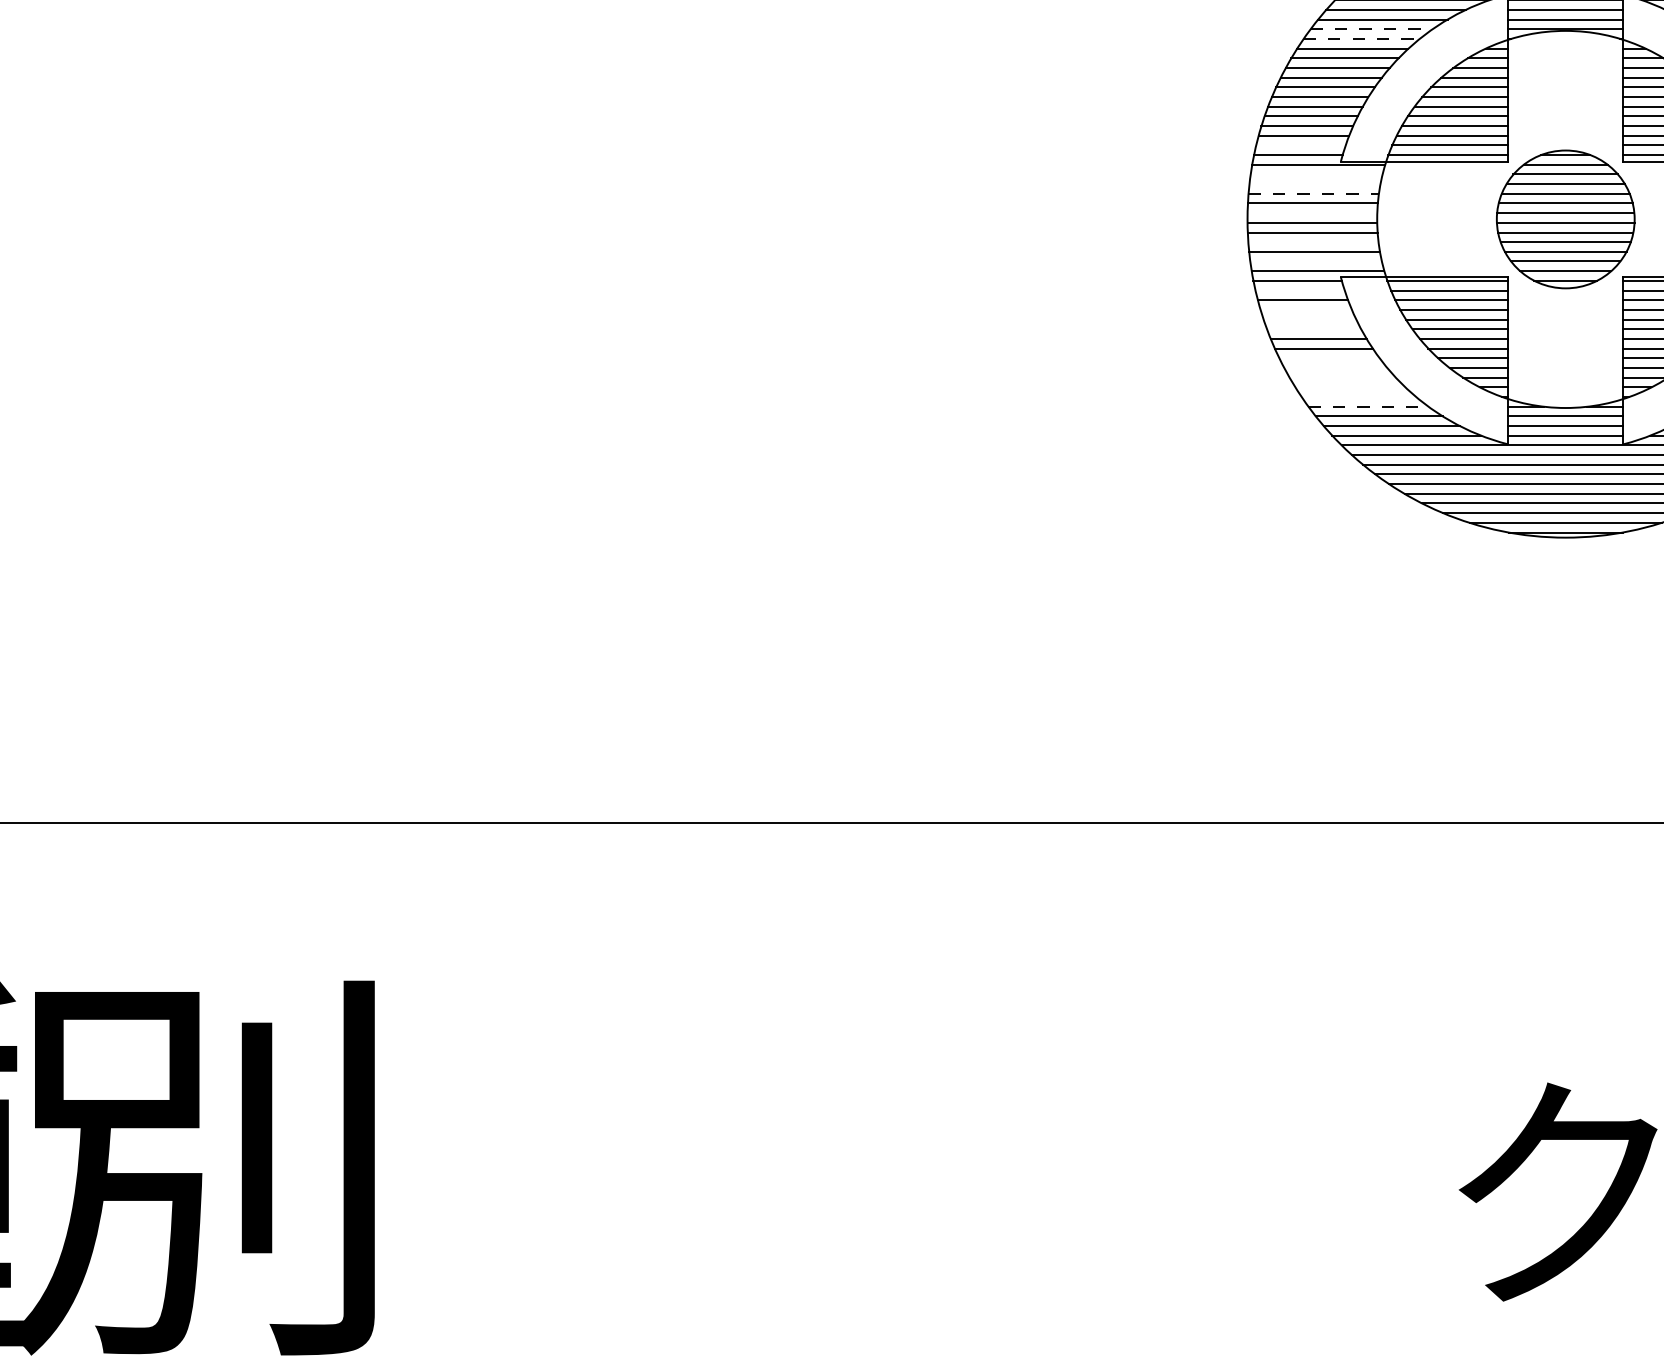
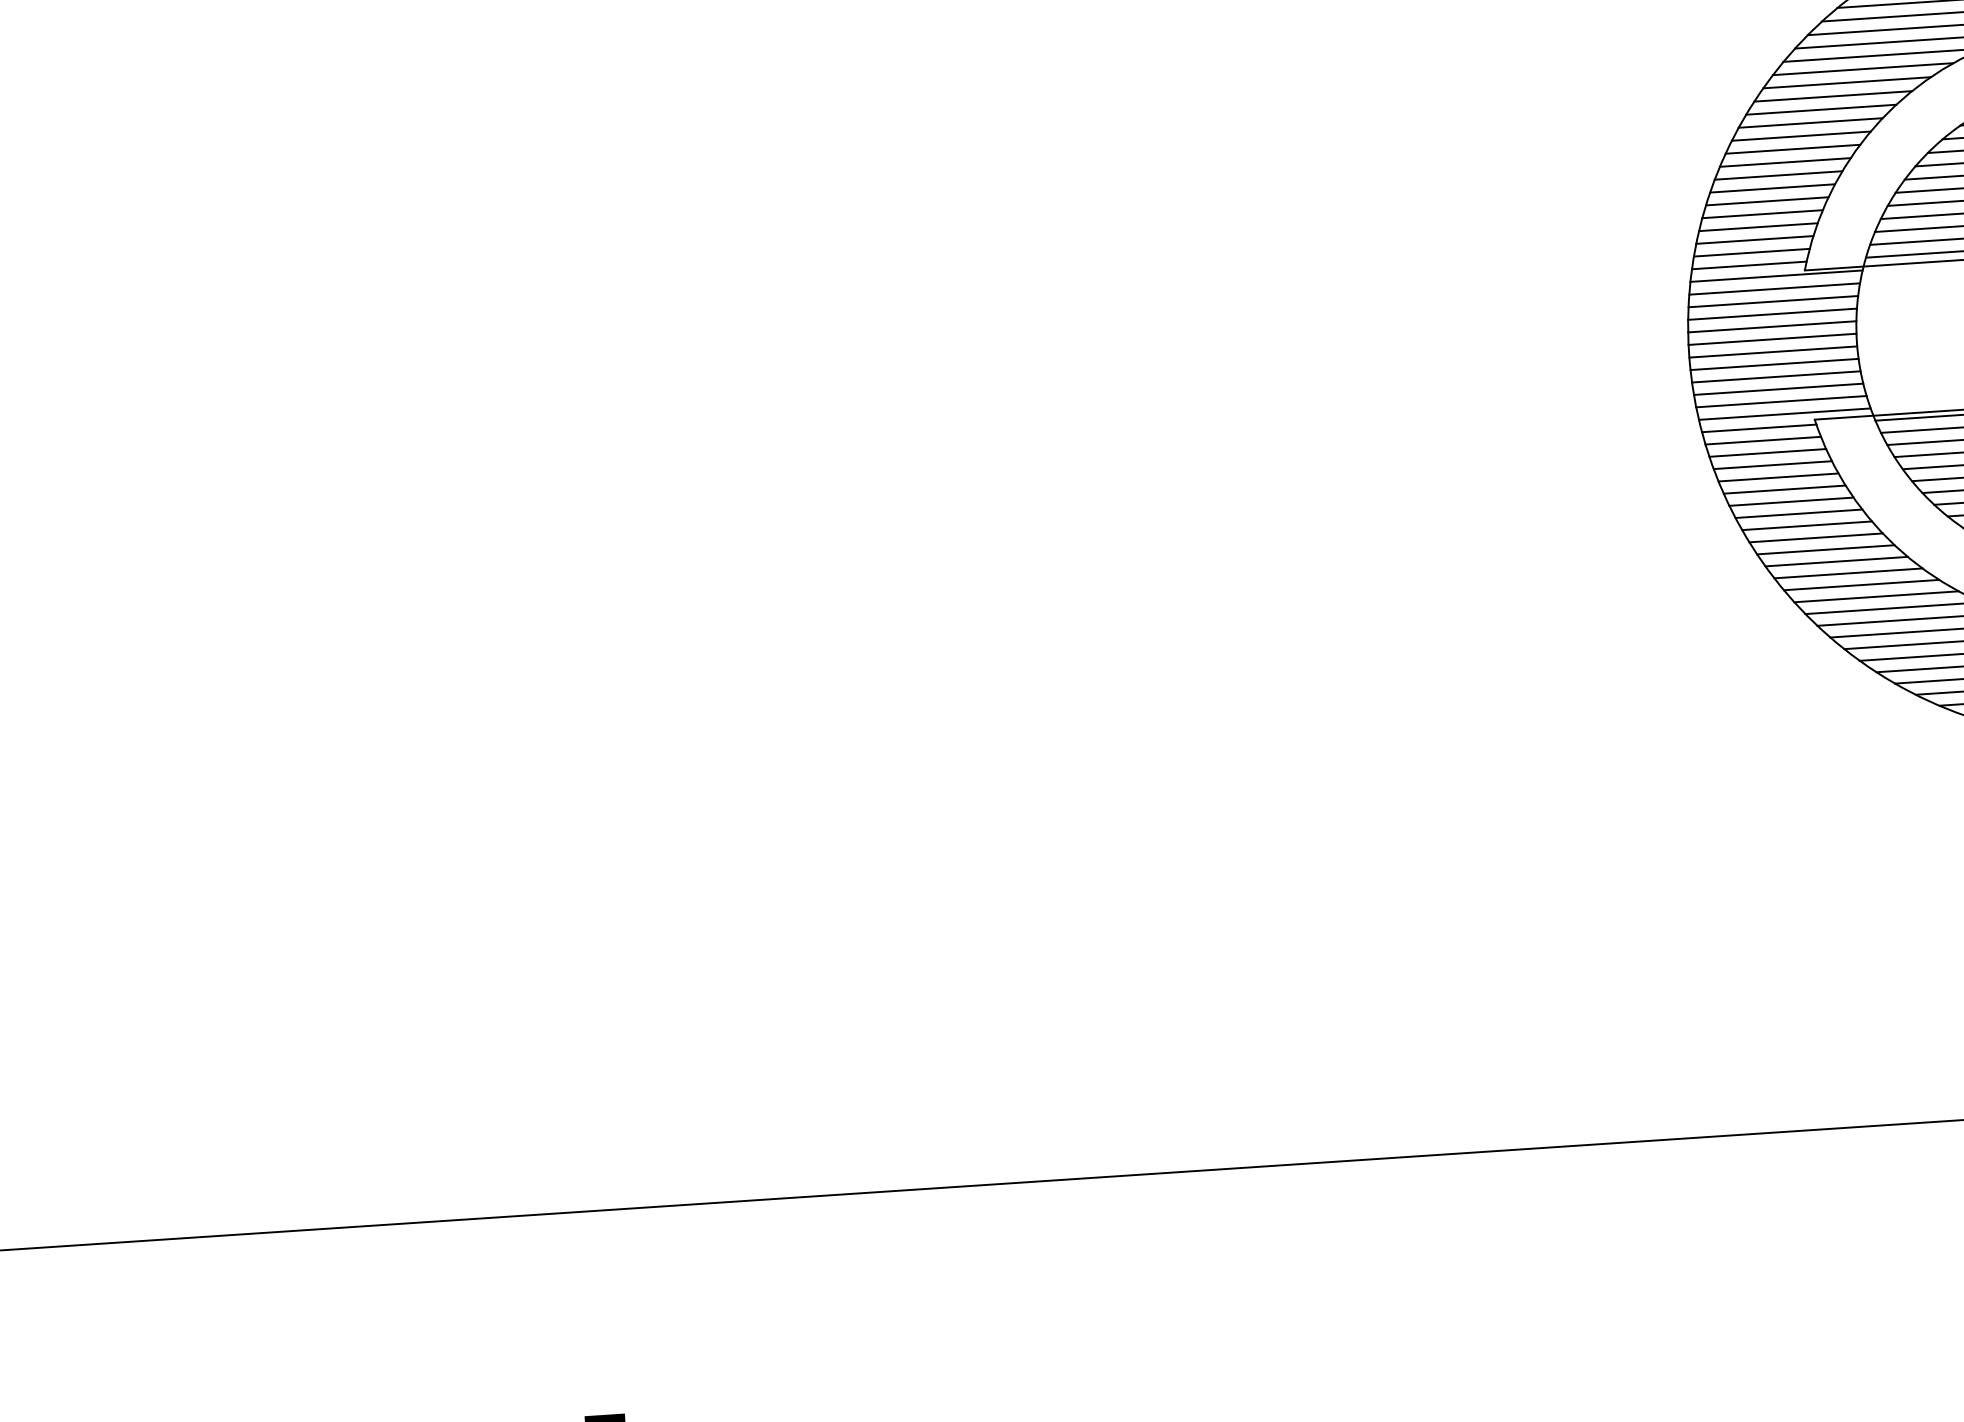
line: (1371, 29) -> (1833, 96), dashed -> solid
line: (1362, 38) -> (1822, 109), dashed -> solid
line: (1300, 145) -> (1751, 252), added
line: (1316, 174) -> (1774, 289), added
line: (1314, 184) -> (1772, 302), added
line: (1314, 193) -> (1773, 313), dashed -> solid
line: (1312, 213) -> (1772, 339), added
line: (1313, 242) -> (1776, 377), added
line: (1315, 261) -> (1780, 401), added
line: (1299, 290) -> (1762, 440), added
line: (1305, 309) -> (1771, 464), added
line: (1309, 319) -> (1777, 477), added
line: (1314, 329) -> (1785, 489), added
line: (1329, 358) -> (1807, 526), added
line: (1335, 368) -> (1815, 538), added
line: (1342, 377) -> (1825, 549), added
line: (1350, 387) -> (1836, 561), added
line: (1358, 397) -> (1847, 574), added
line: (1368, 406) -> (1861, 584), dashed -> solid

